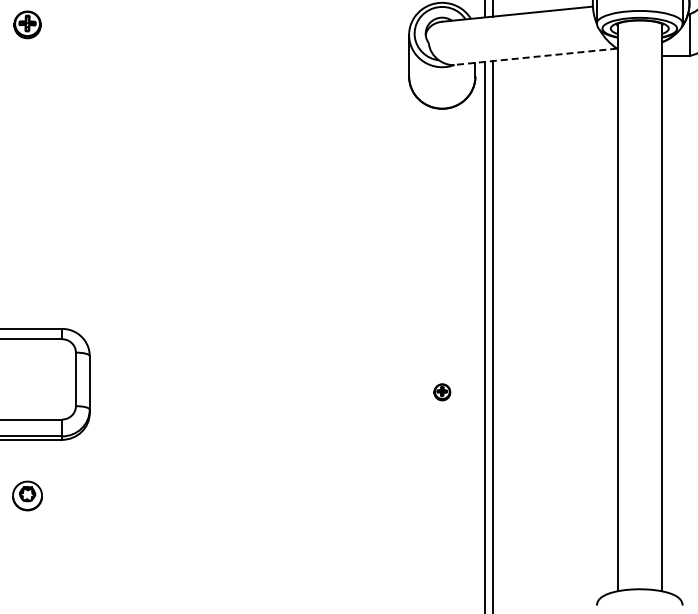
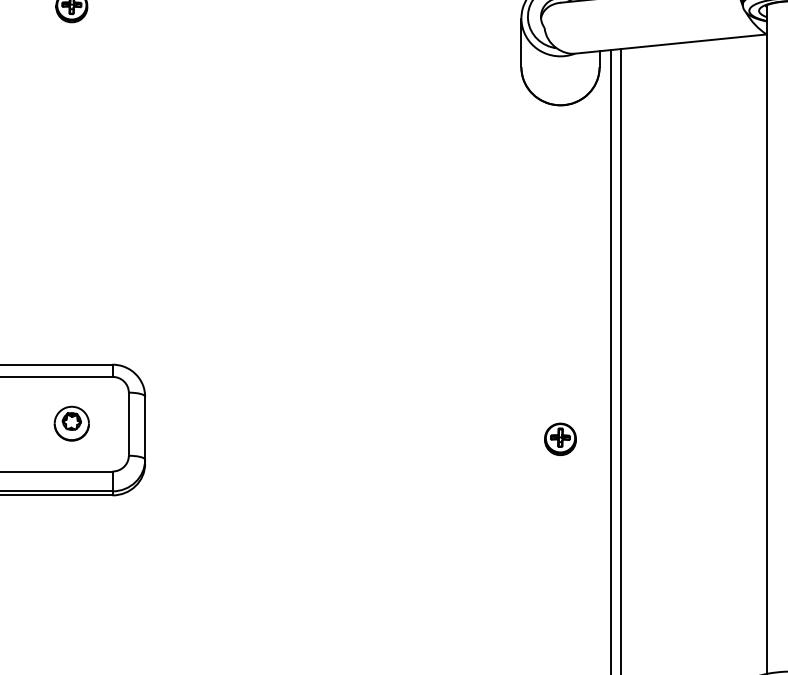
line: (535, 56) -> (670, 43), dashed -> solid
part: (442, 392) -> (560, 439), size x1.67
part: (27, 495) -> (71, 423), moved

